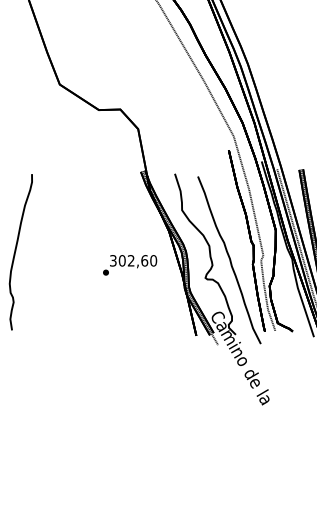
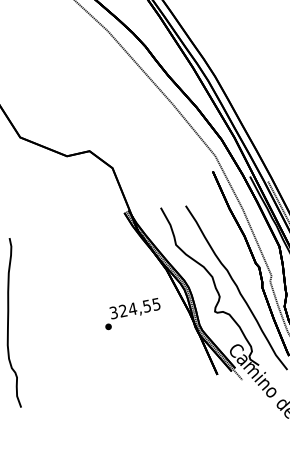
text: (137, 260) -> (139, 307), 302,60 -> 324,55

